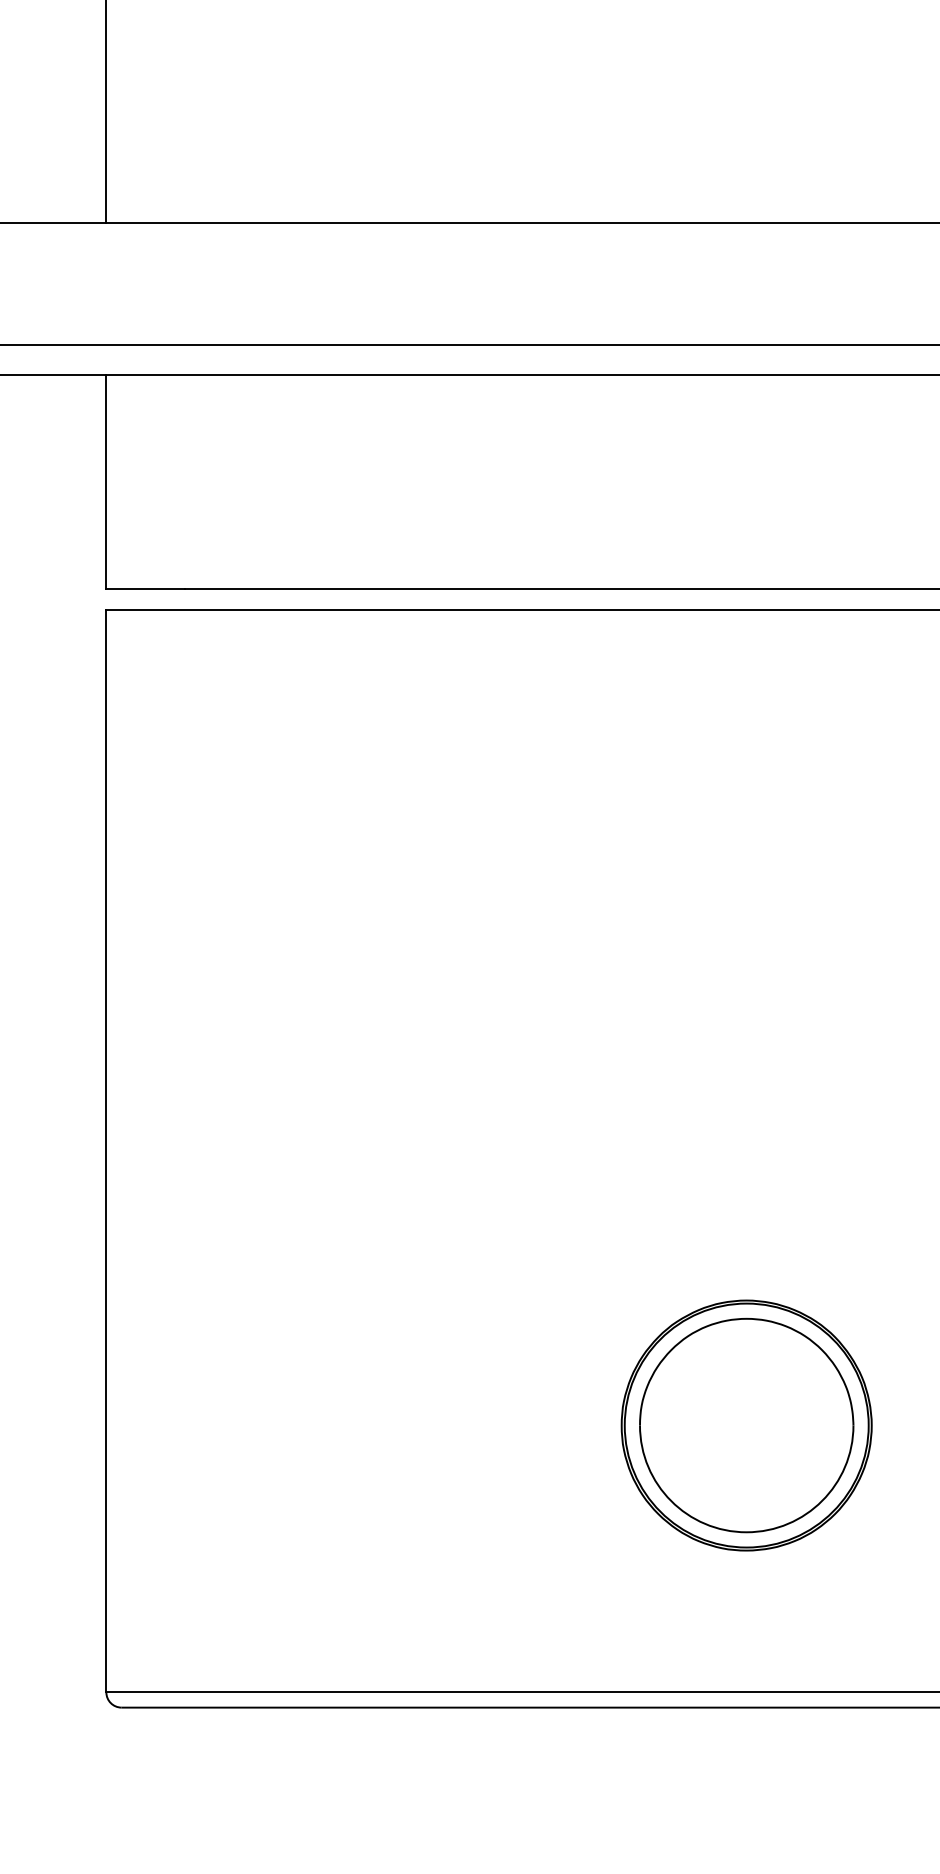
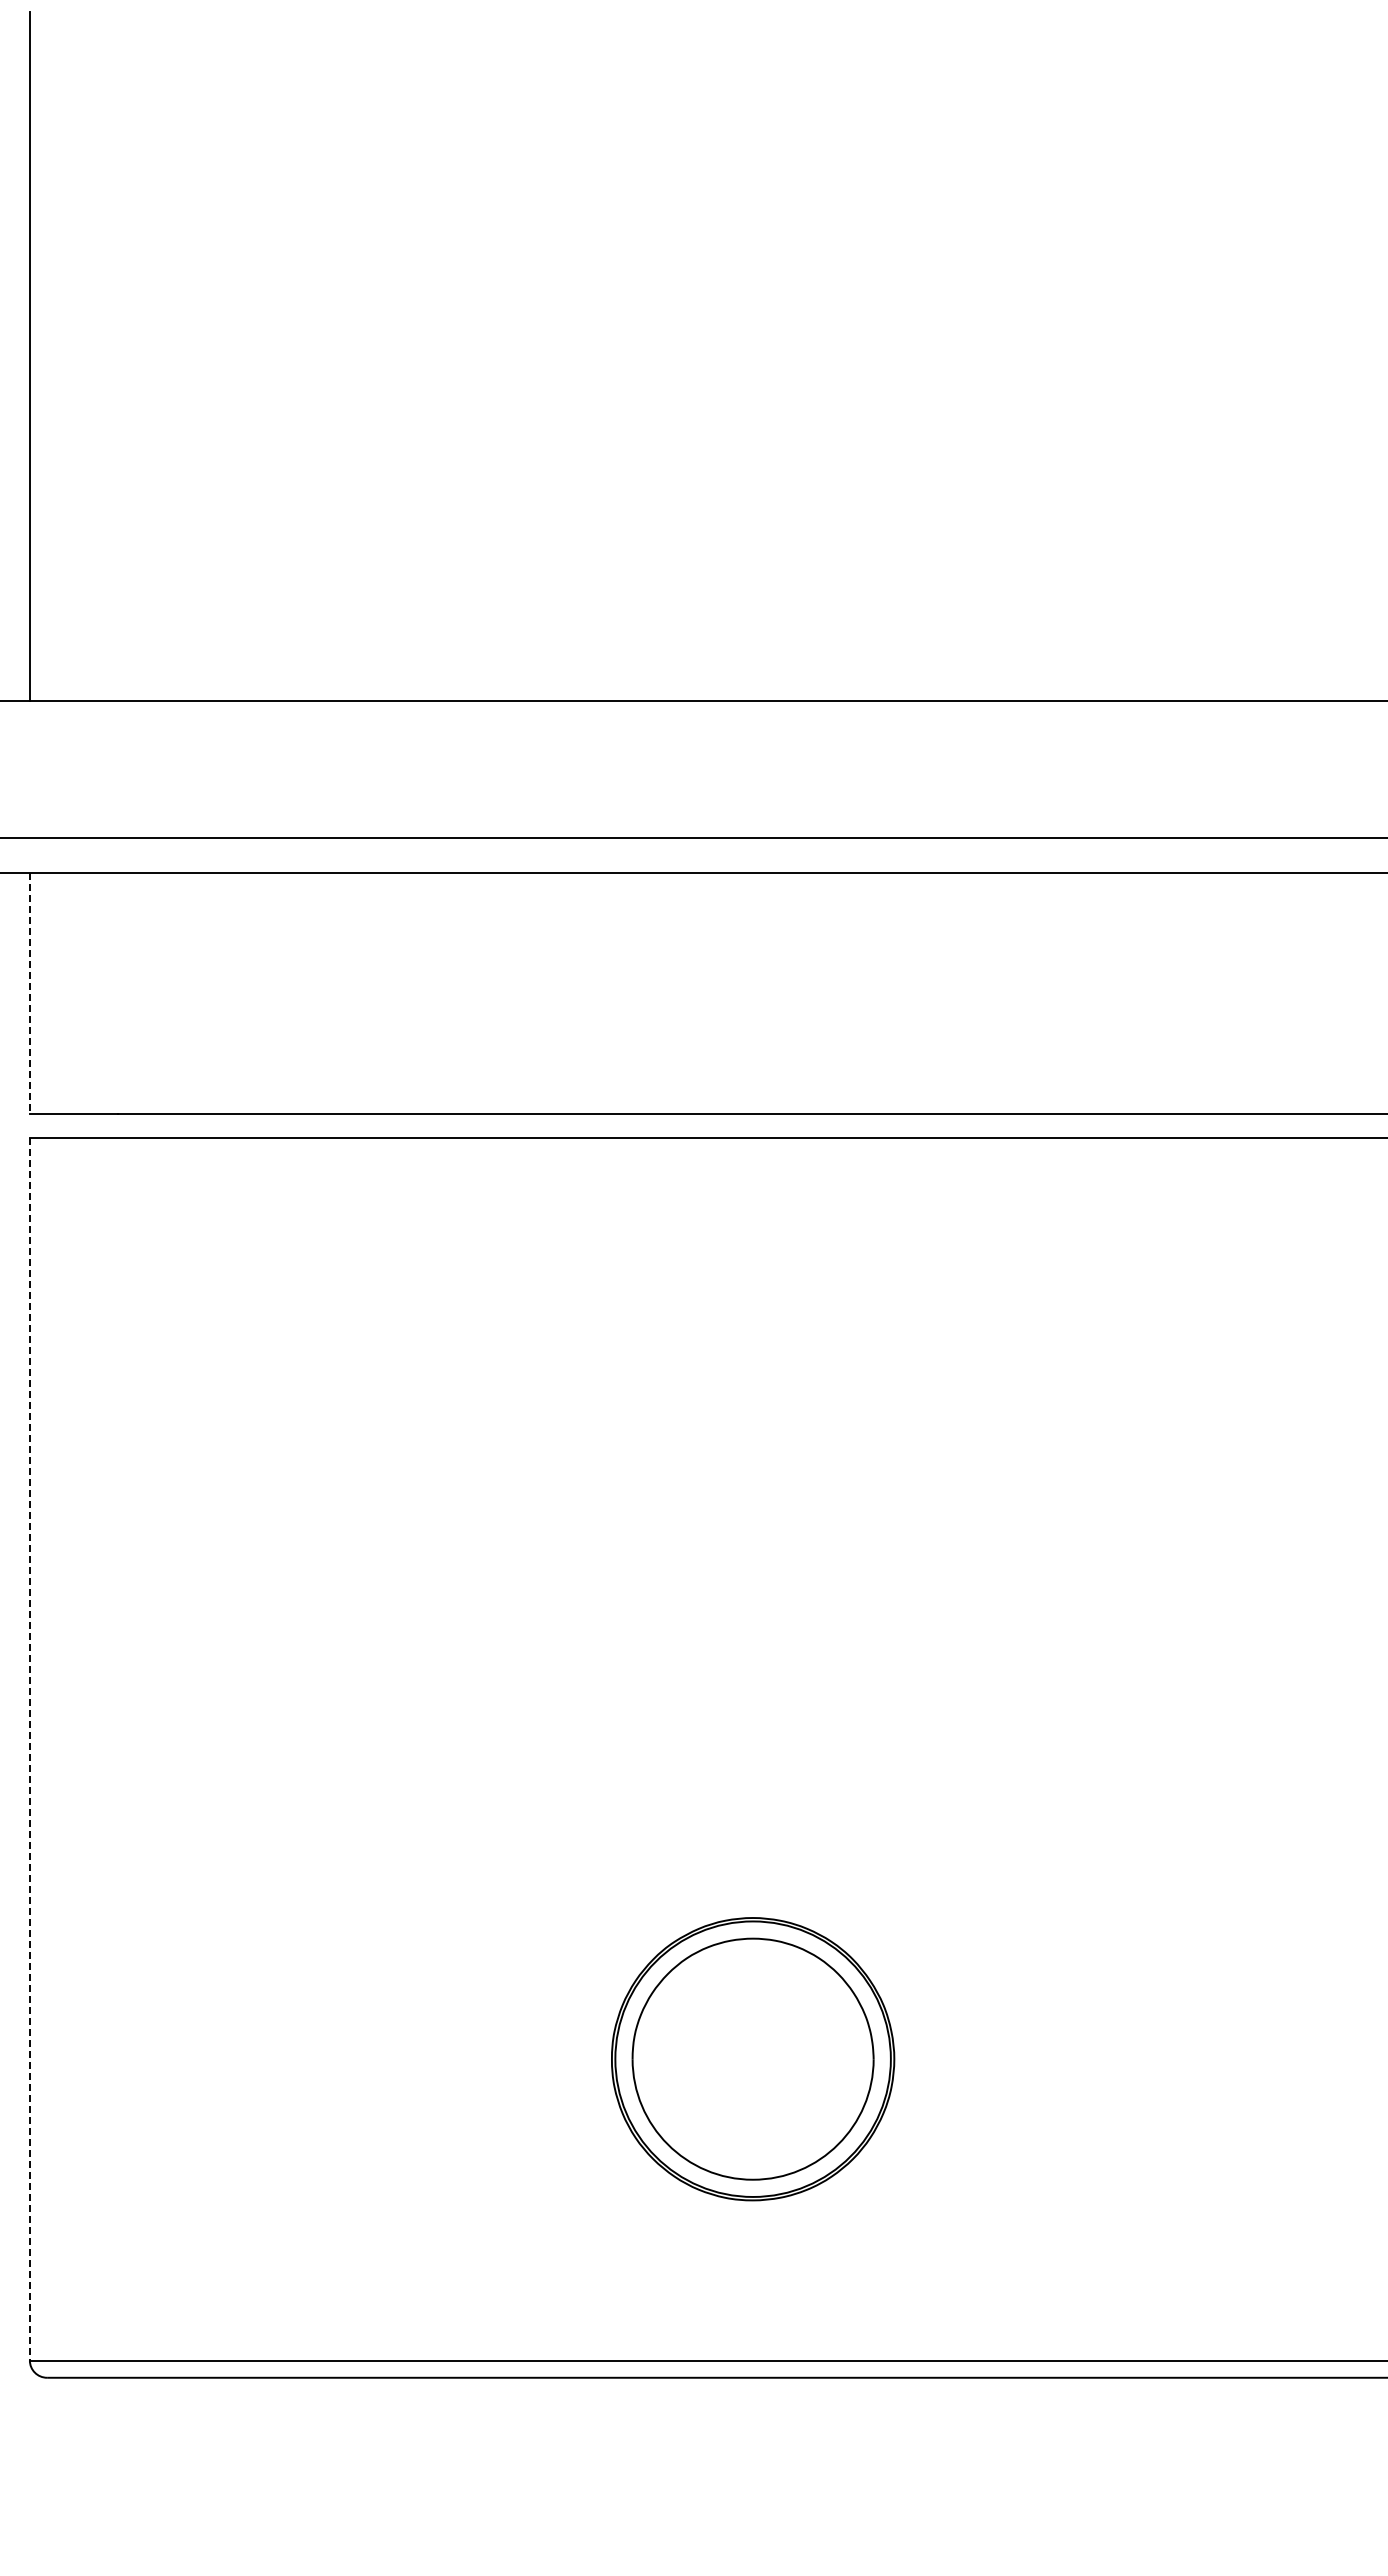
line: (106, 481) -> (29, 993), solid -> dashed
line: (106, 1151) -> (29, 1749), solid -> dashed

